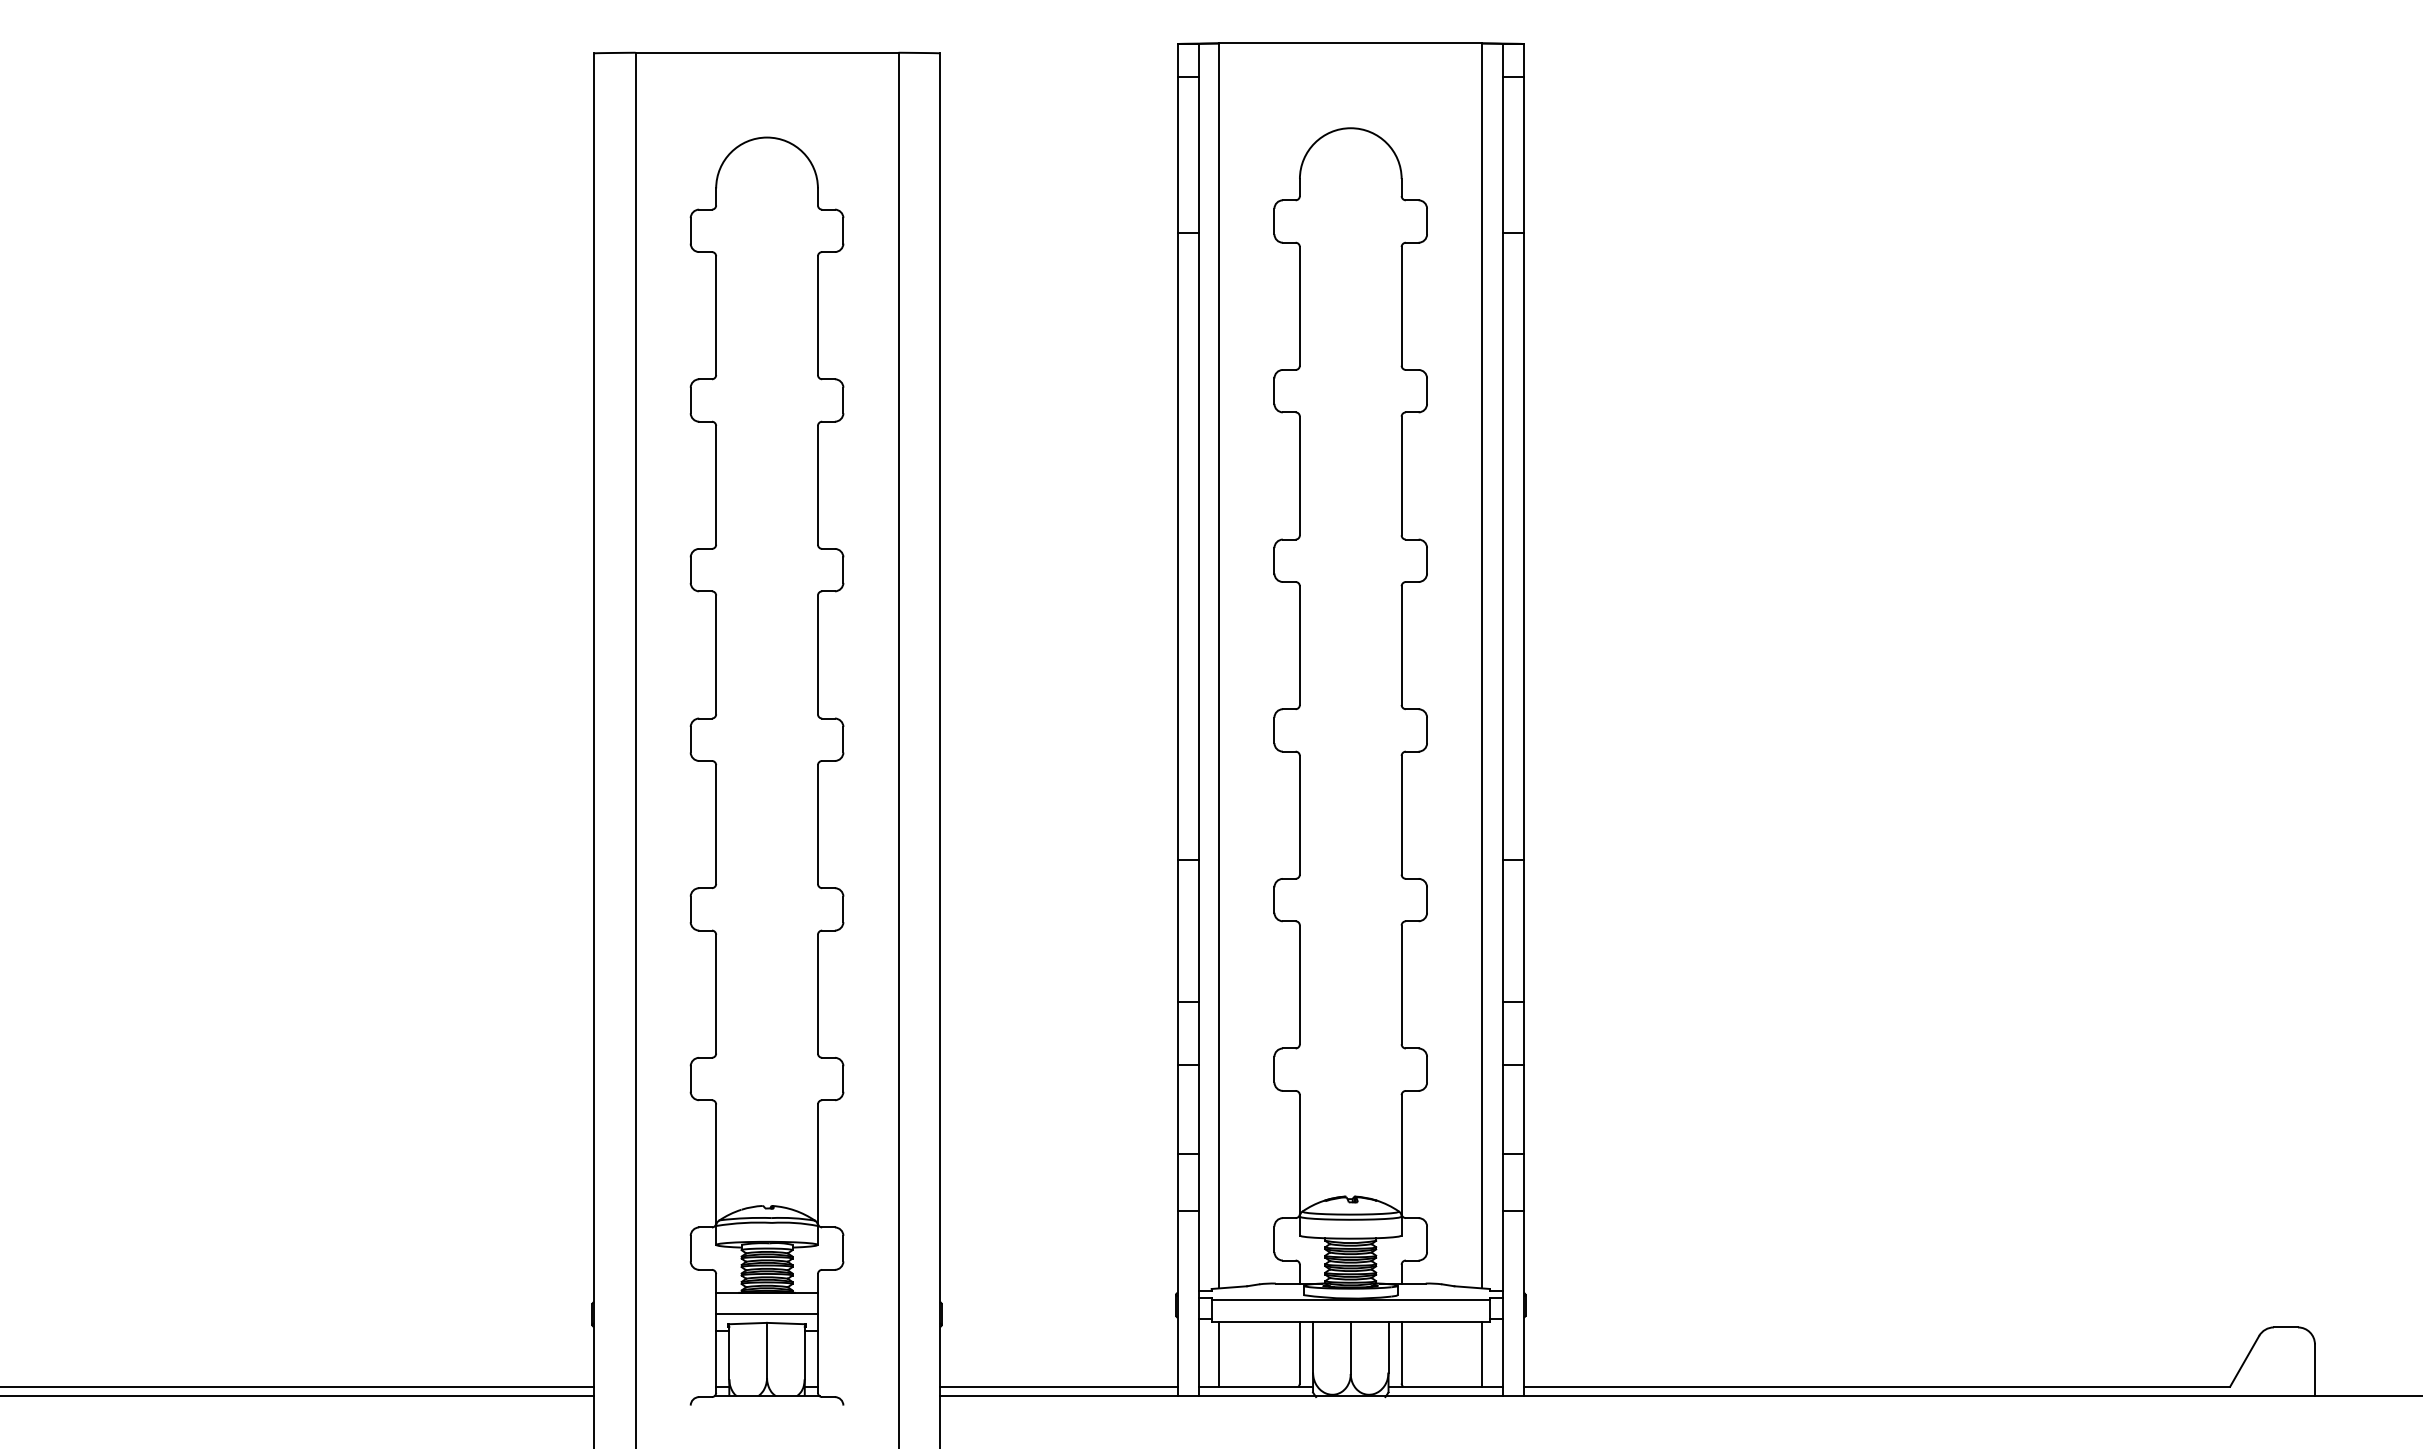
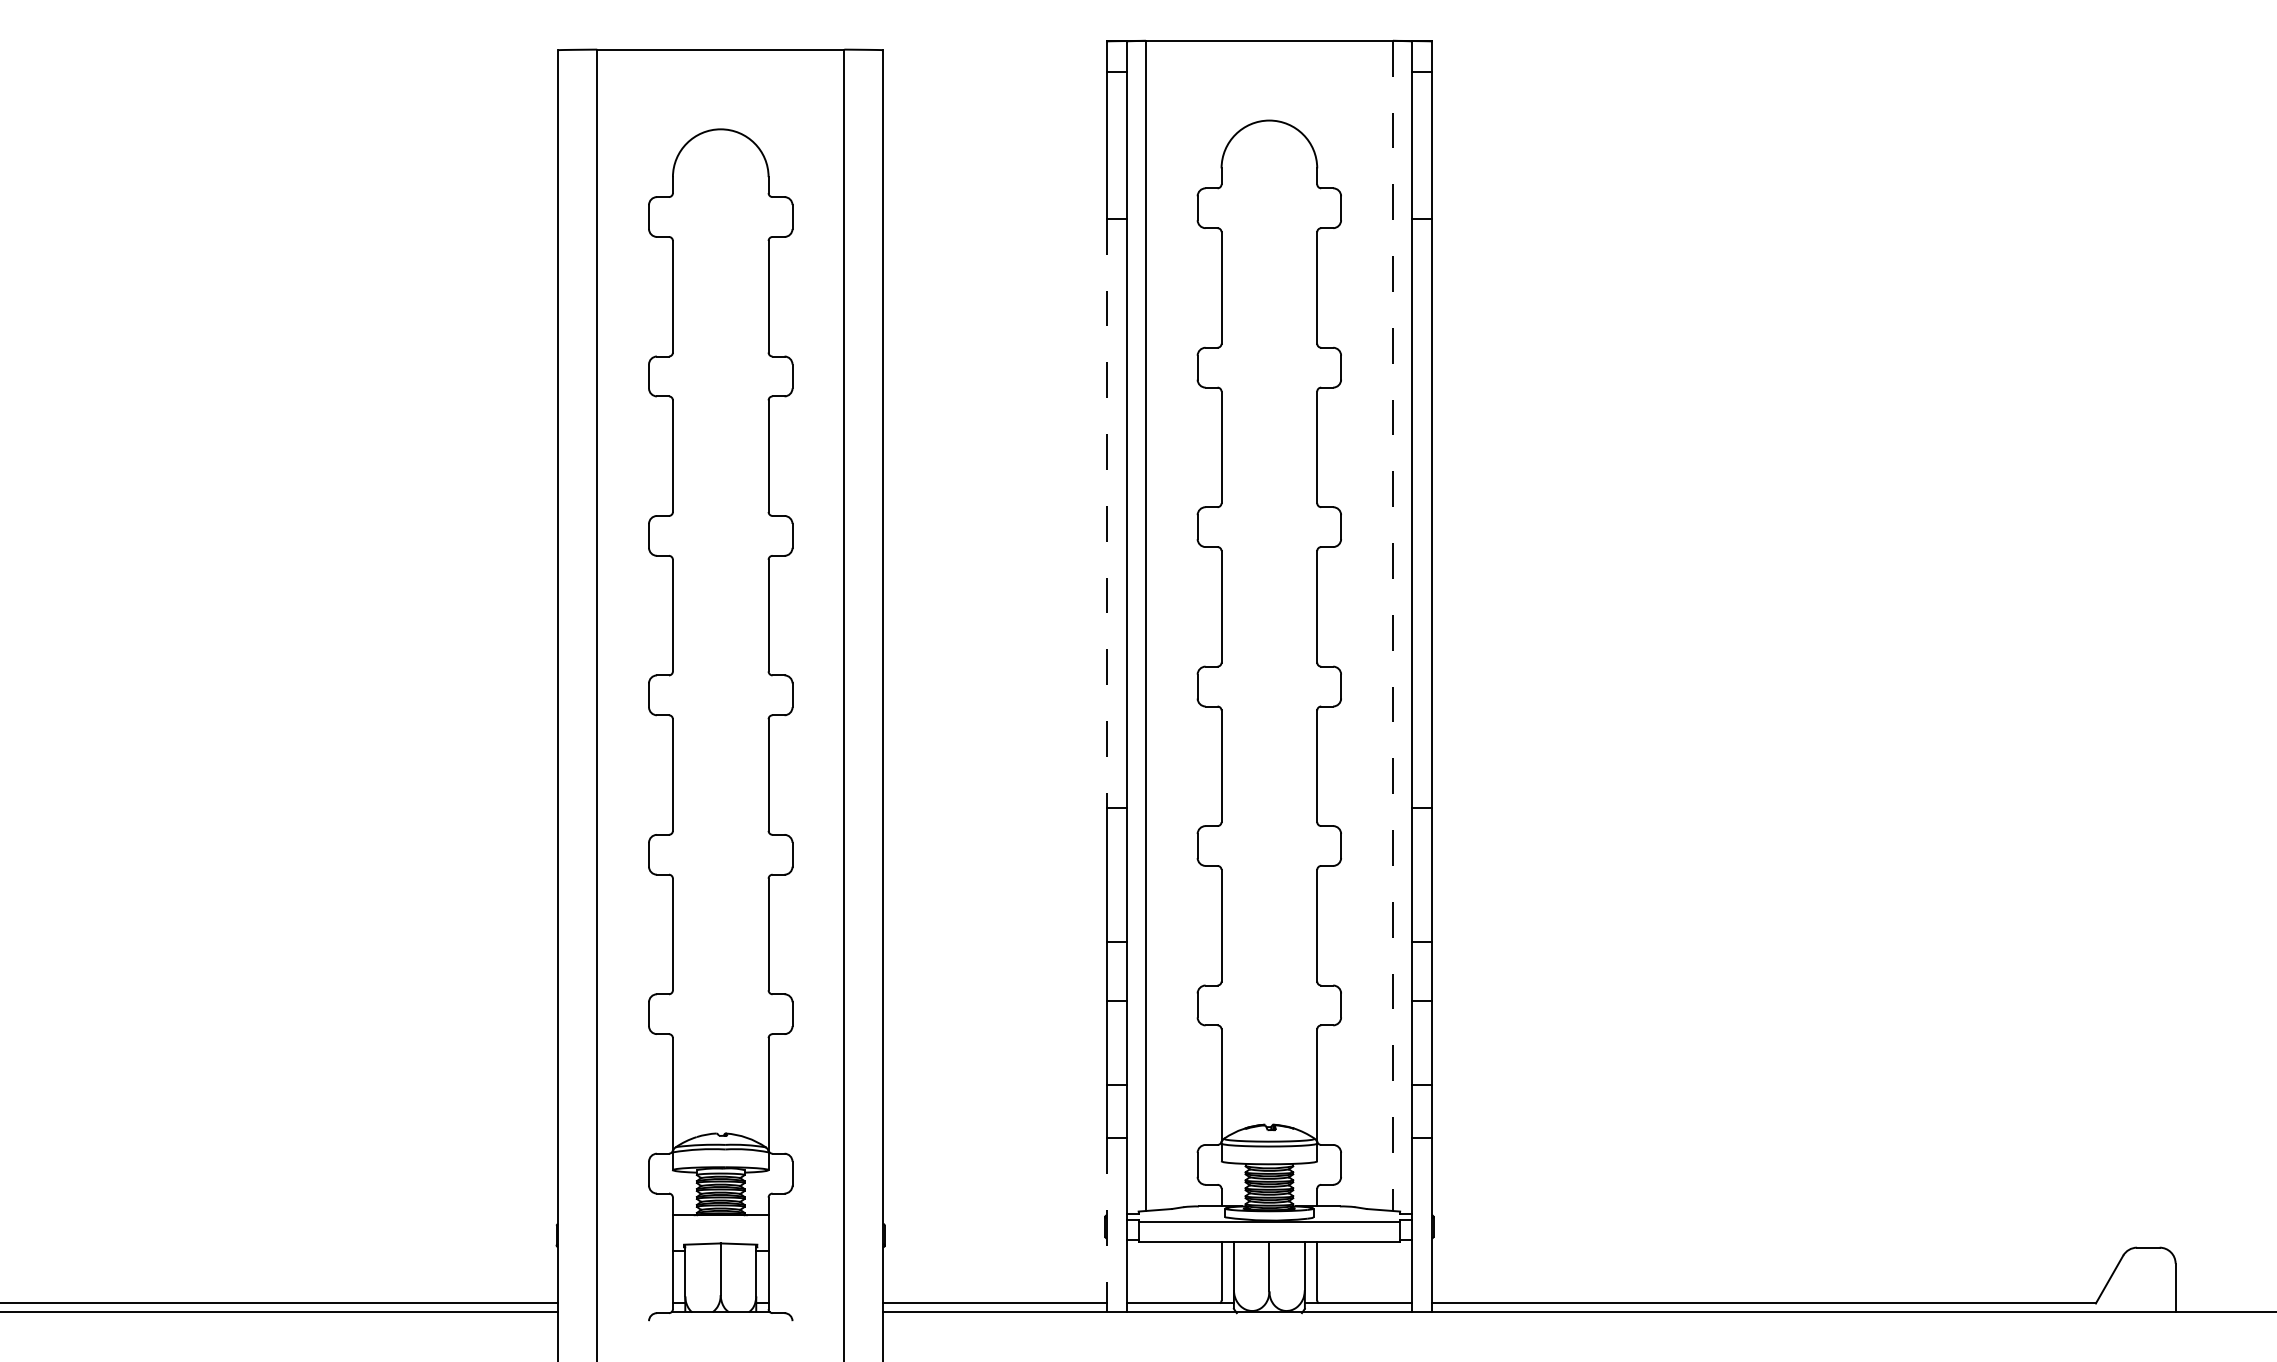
line: (1177, 546) -> (1106, 513), solid -> dashed
line: (1482, 666) -> (1393, 626), solid -> dashed
line: (1177, 1304) -> (1106, 1226), solid -> dashed
line: (766, 1314) -> (720, 1235), removed
line: (1219, 1353) -> (1146, 1272), removed
line: (1482, 1353) -> (1393, 1272), removed

